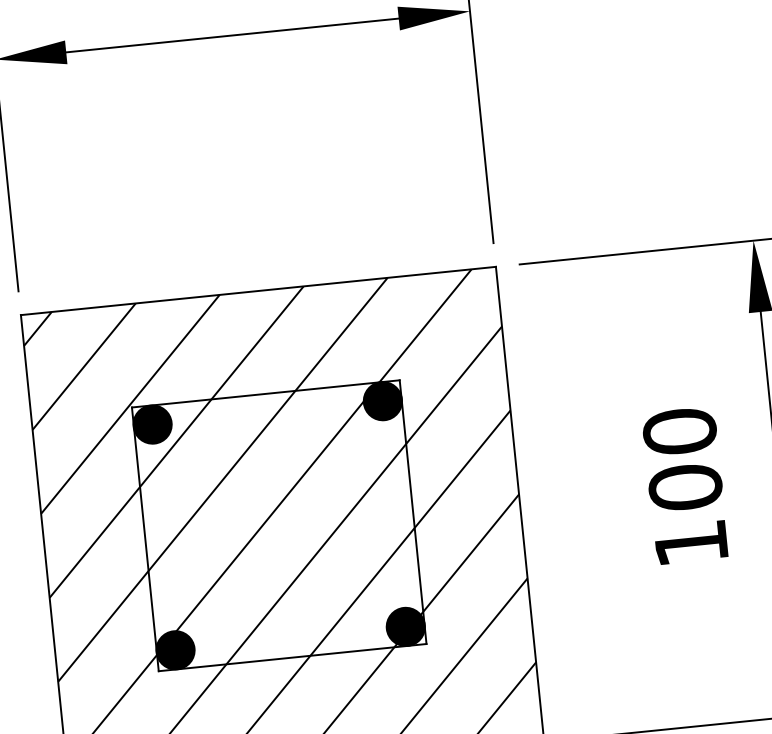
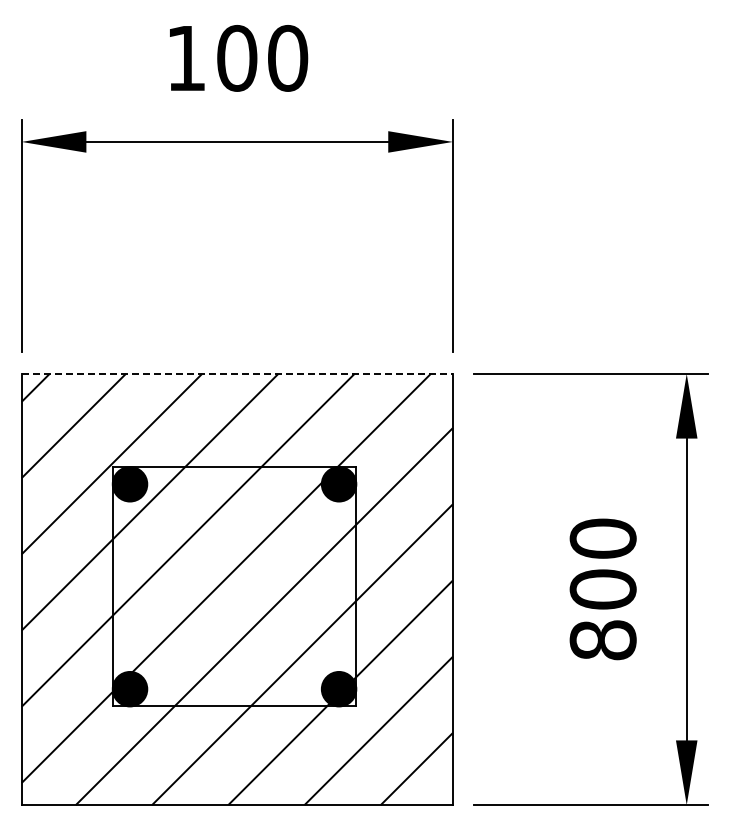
line: (258, 290) -> (237, 373), solid -> dashed
text: (690, 543) -> (602, 640), 100 -> 800

